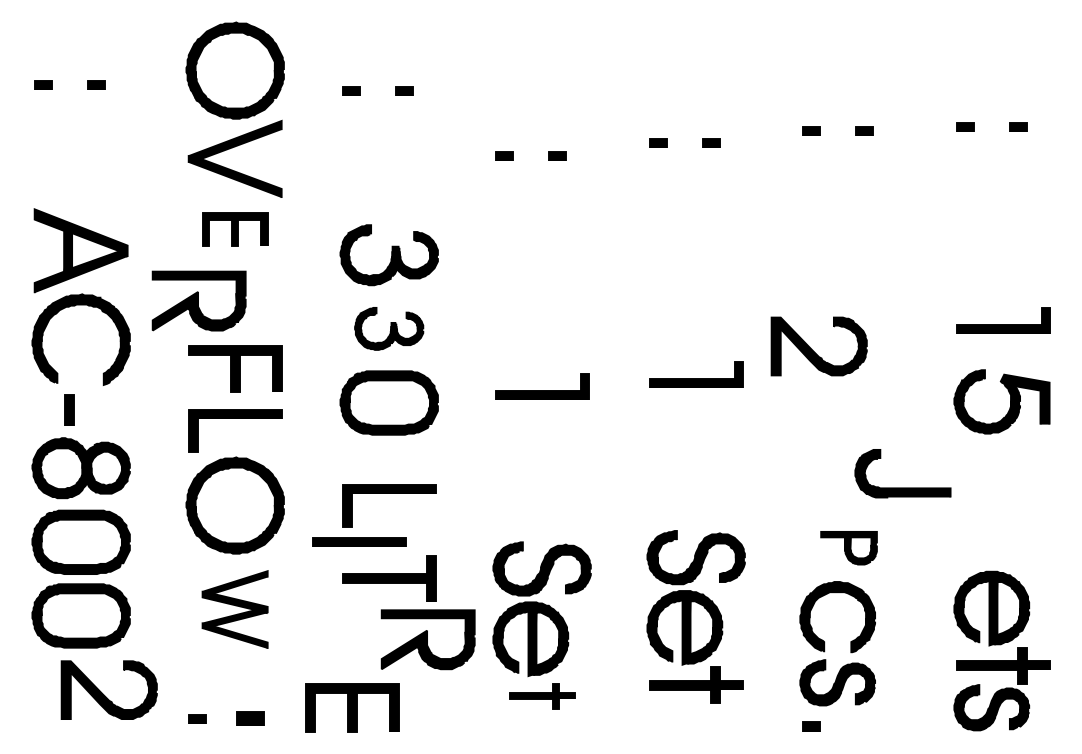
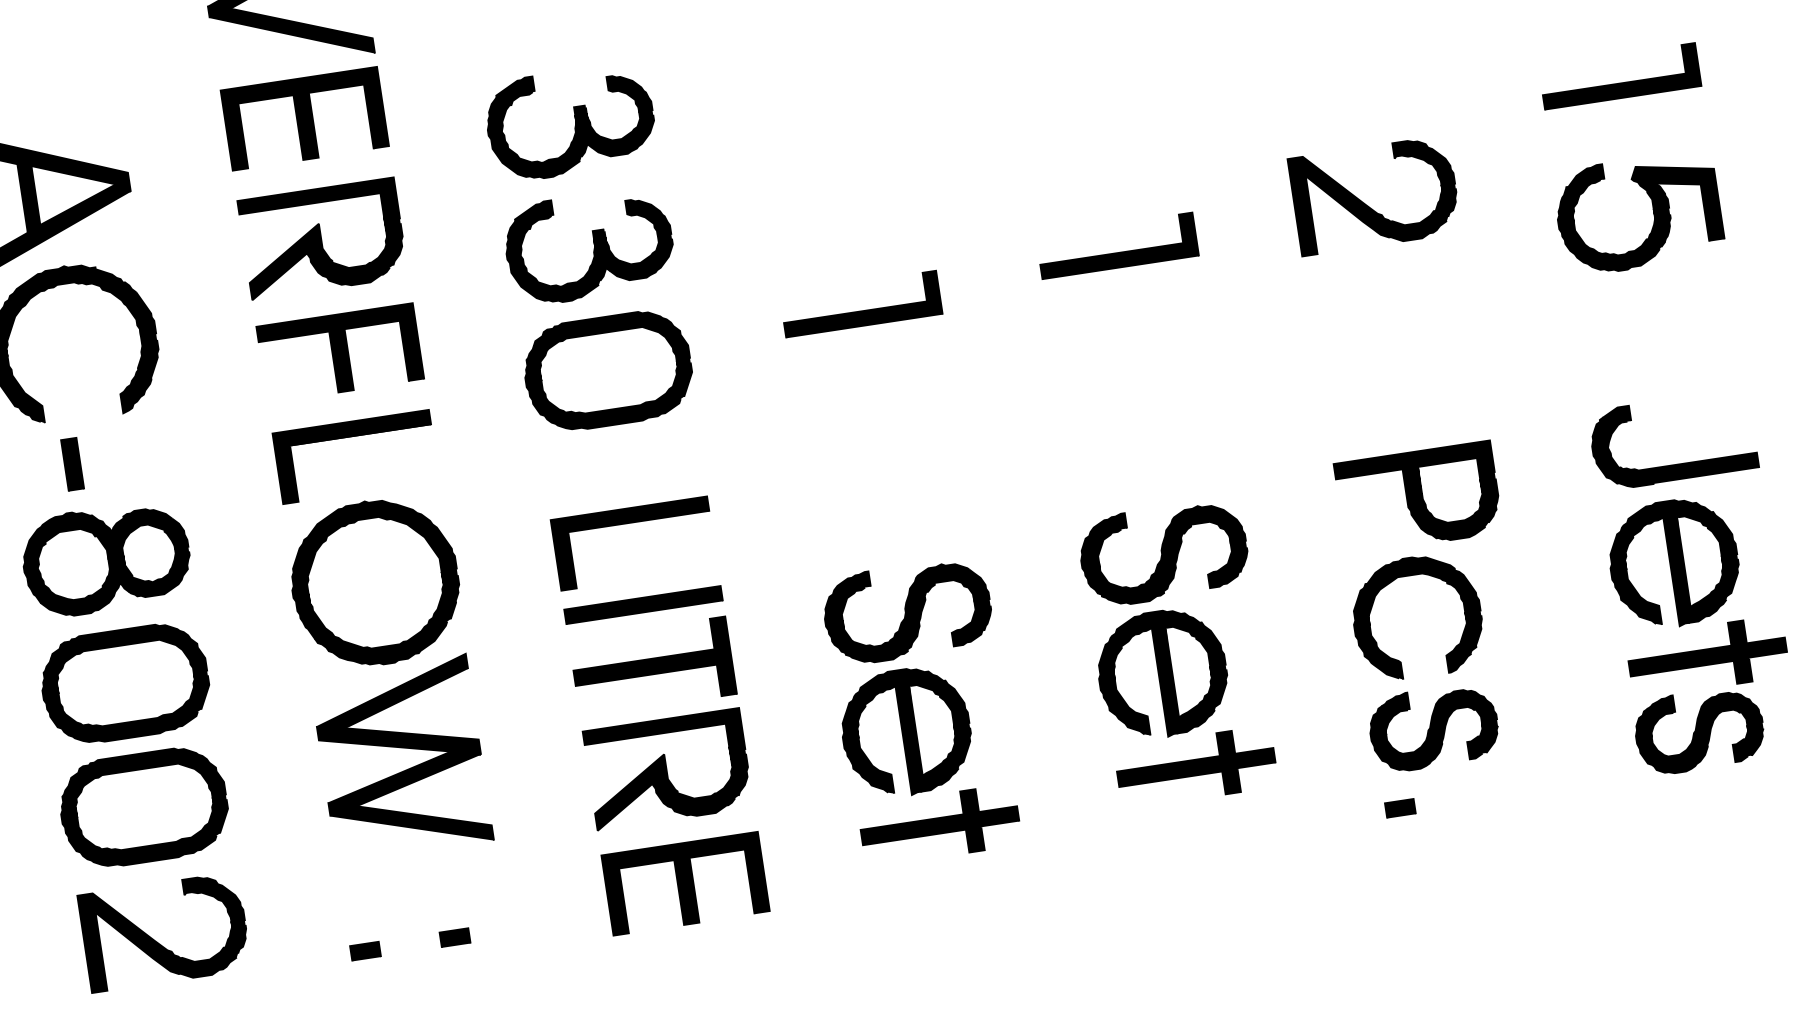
part: (235, 229) -> (305, 118), size x1.43
part: (198, 300) -> (321, 237), moved
part: (388, 328) -> (587, 245), size x1.43
part: (813, 350) -> (1366, 203), moved
part: (902, 487) -> (1675, 463), moved
part: (359, 541) -> (643, 604), moved
part: (848, 548) -> (1417, 498), size x1.67
part: (234, 609) -> (400, 757), size x1.43
part: (427, 639) -> (667, 769), moved
part: (103, 693) -> (155, 939), moved
part: (542, 695) -> (940, 824), size x1.43
part: (352, 707) -> (686, 883), moved
part: (250, 718) -> (455, 937), size x0.62

